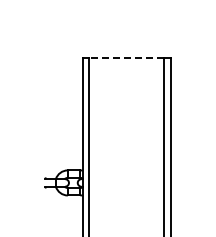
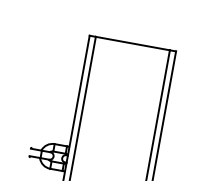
line: (126, 57) -> (132, 43), dashed -> solid

